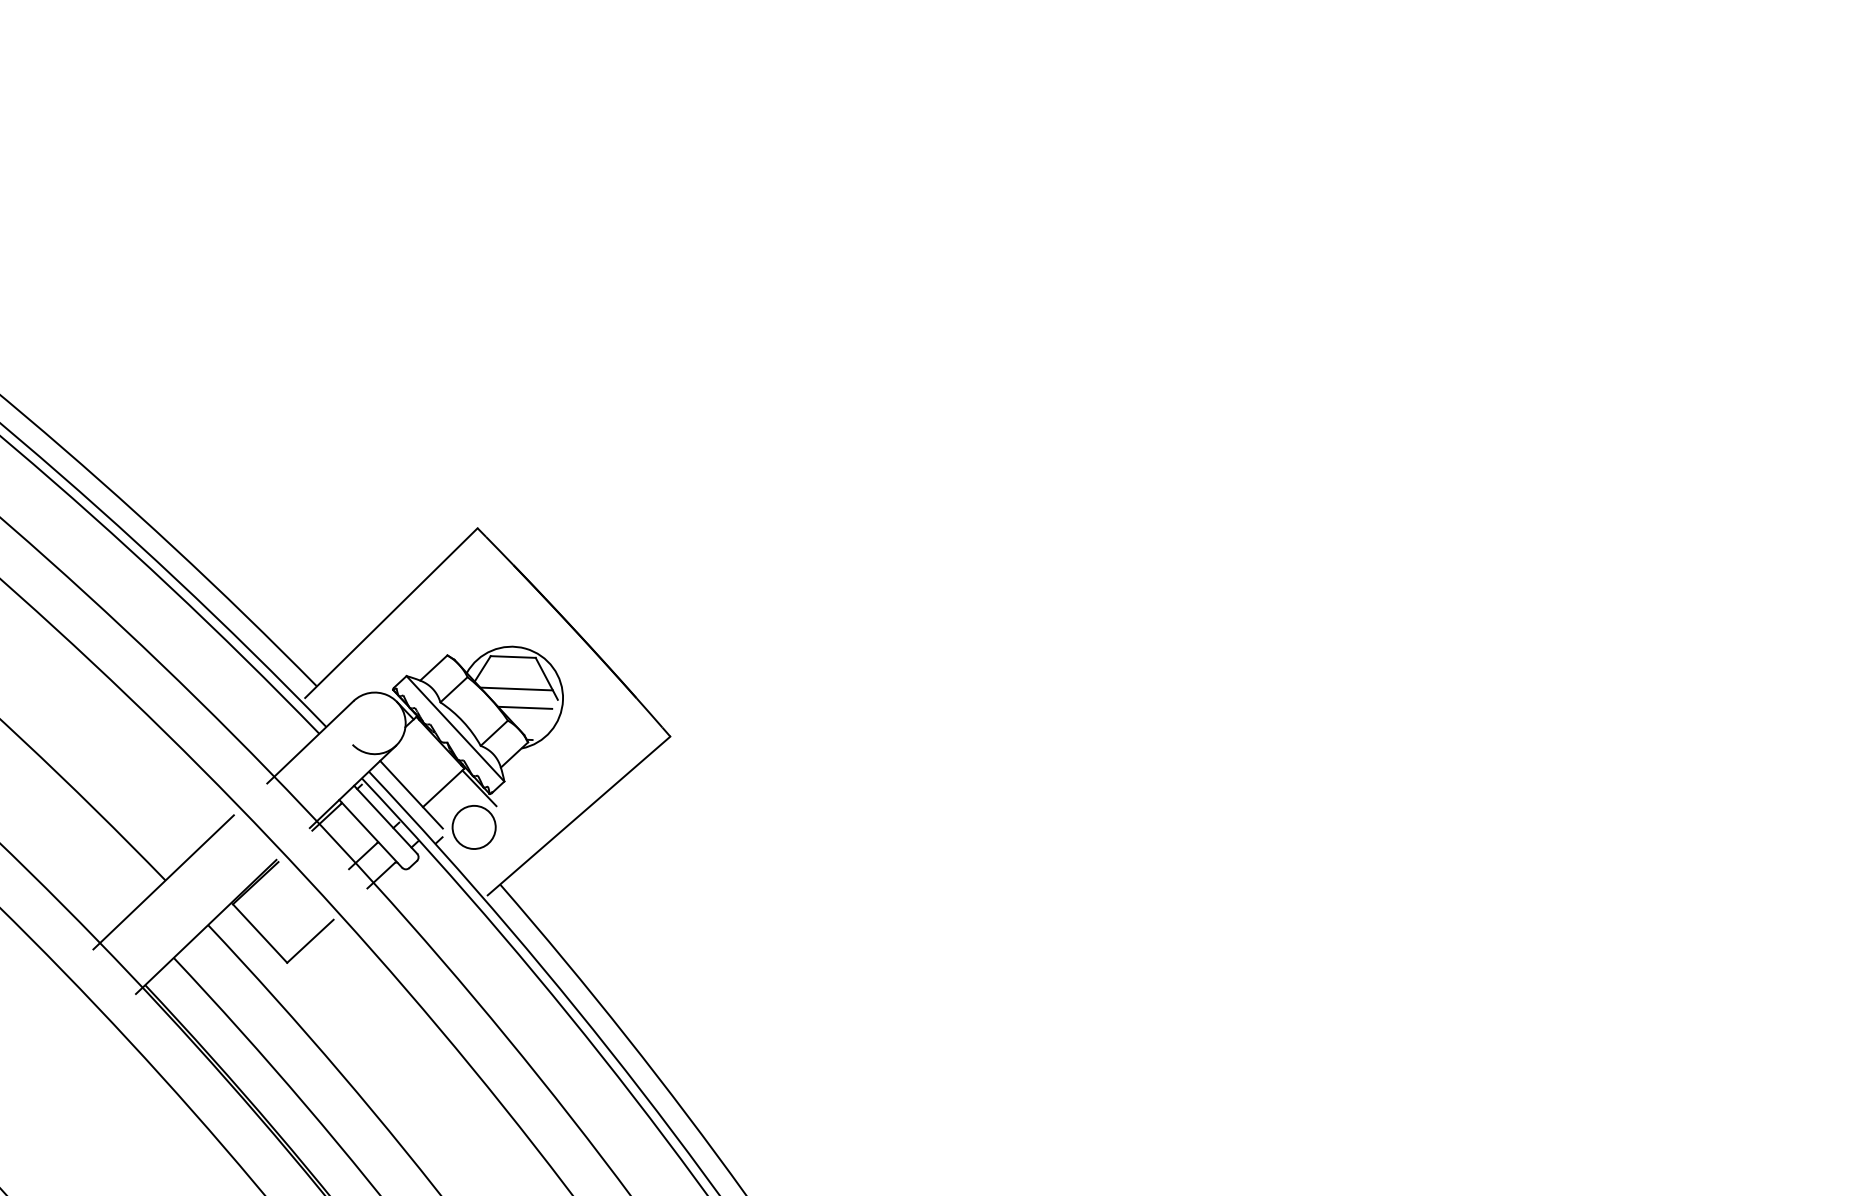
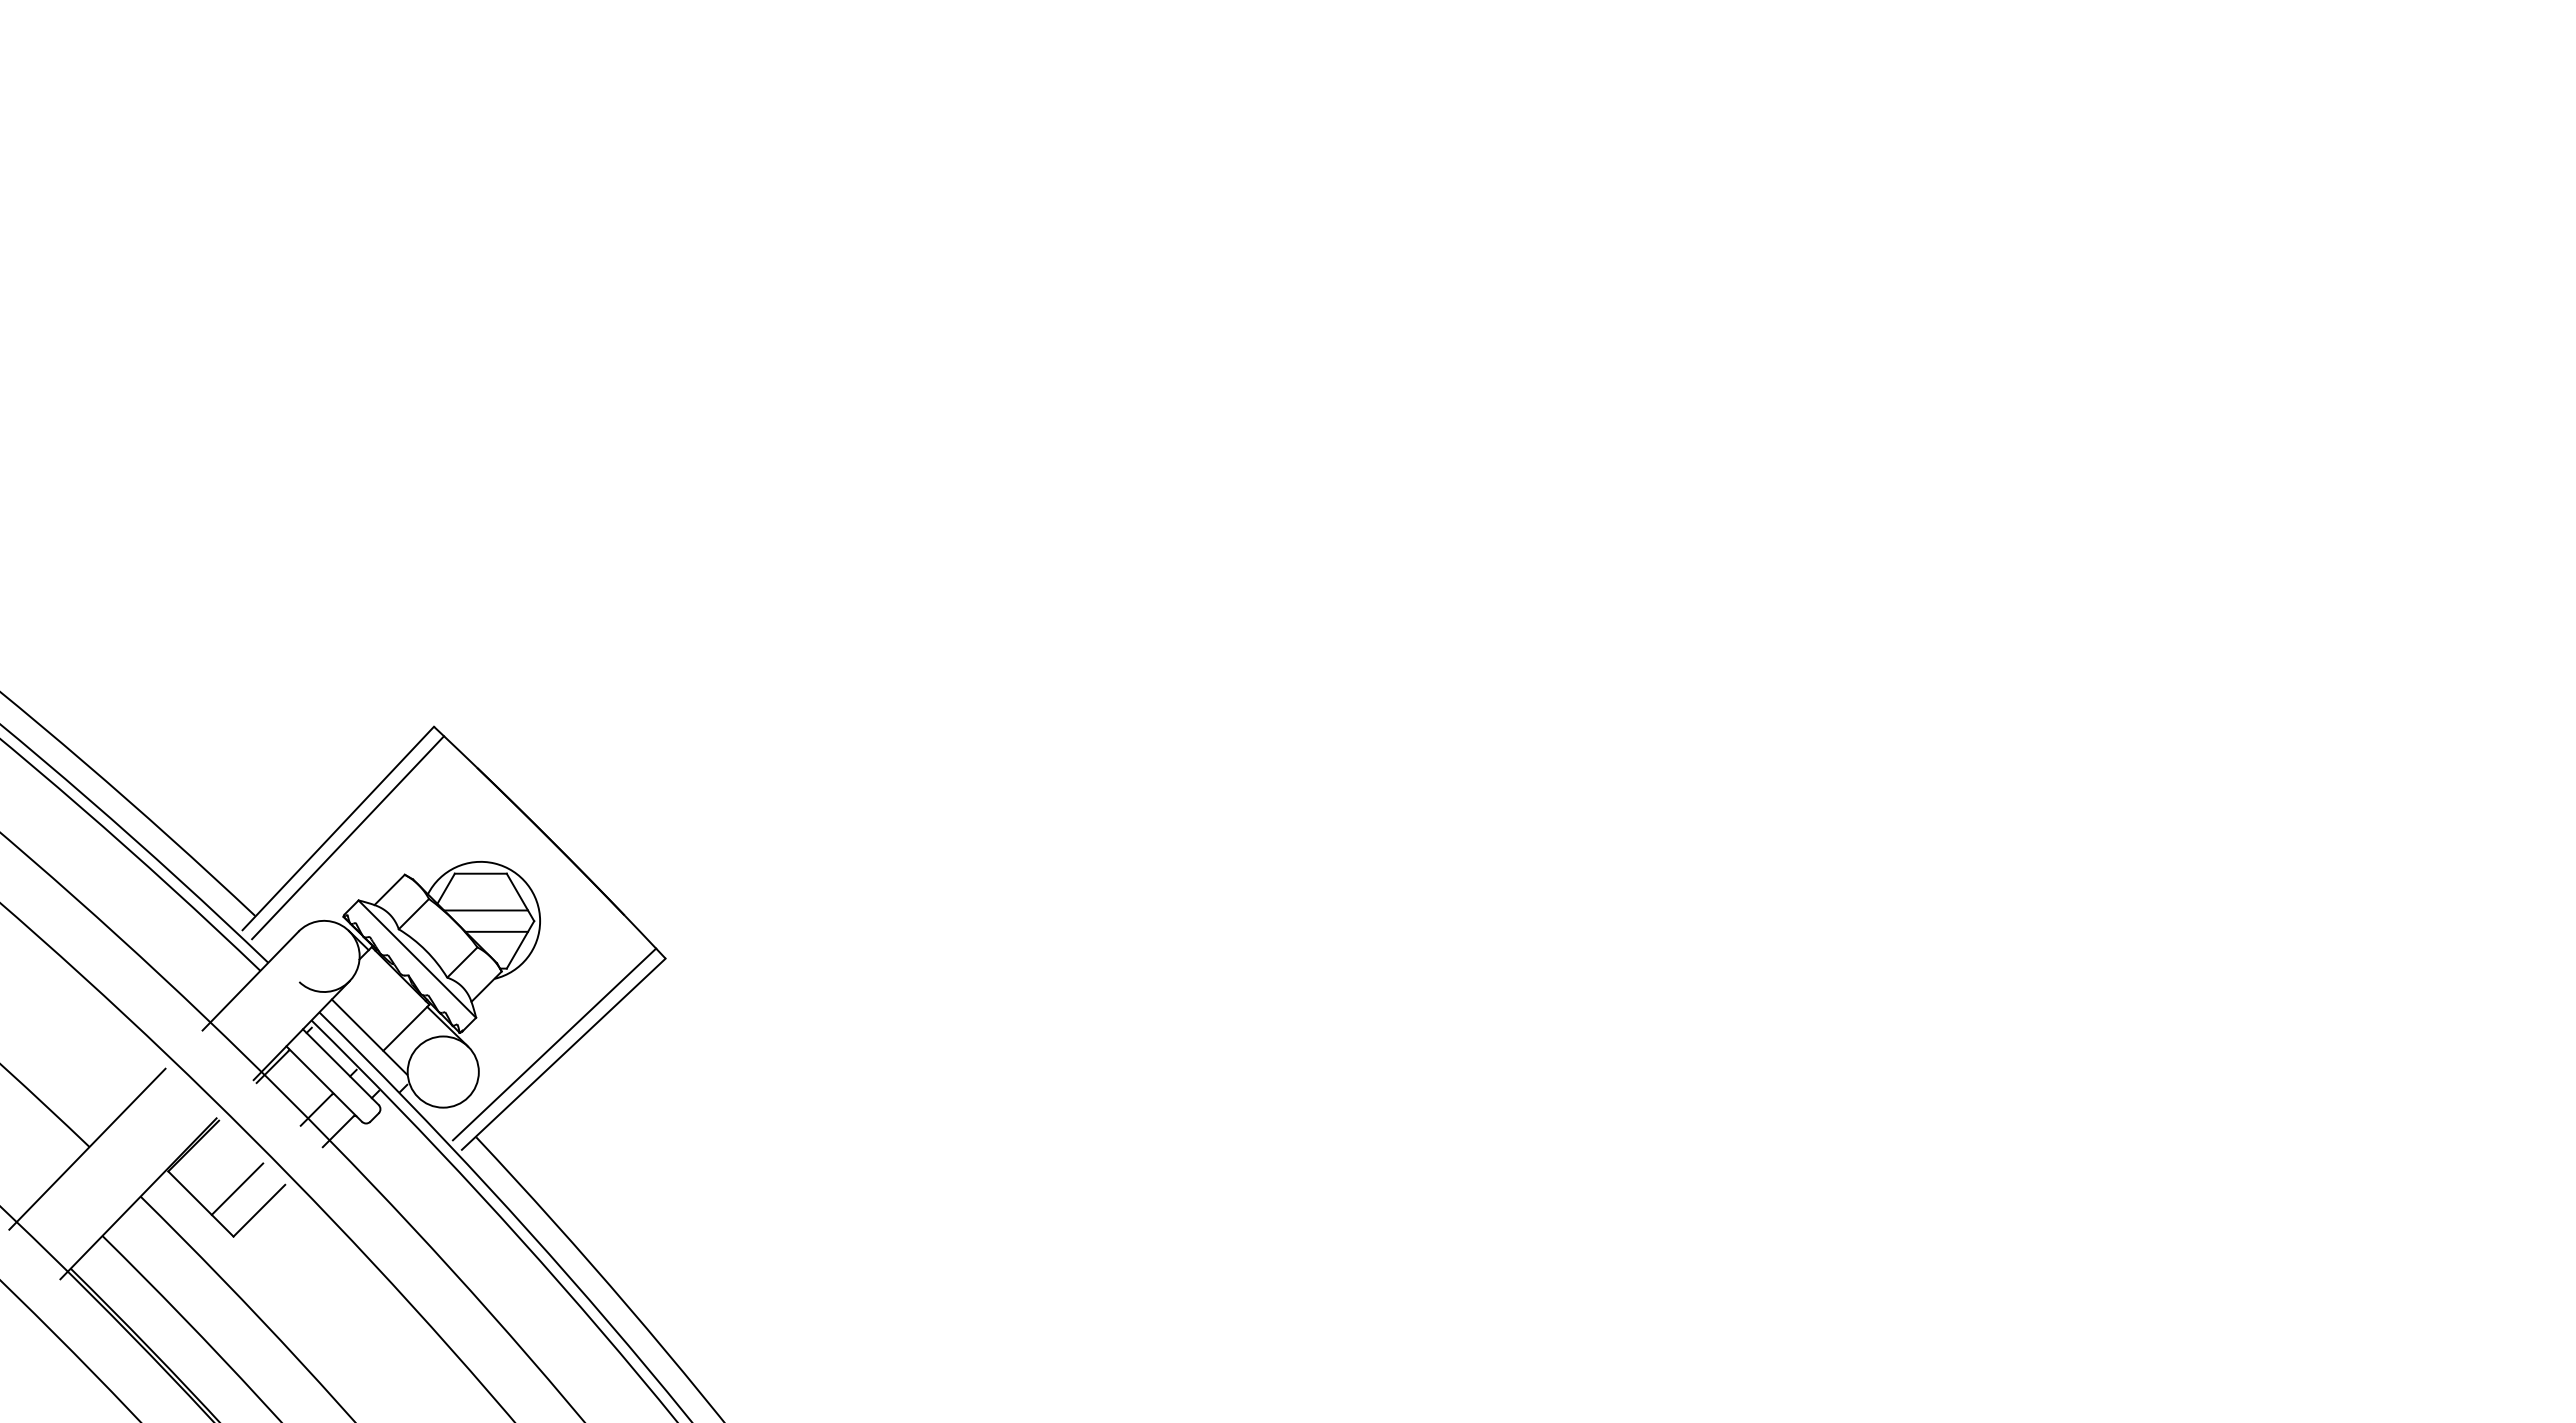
line: (399, 621) -> (348, 837), added
line: (545, 719) -> (520, 944), added
line: (571, 807) -> (554, 1044), added
circle: (473, 826) -> (442, 1071), size x1.43
line: (292, 921) -> (237, 1188), added

